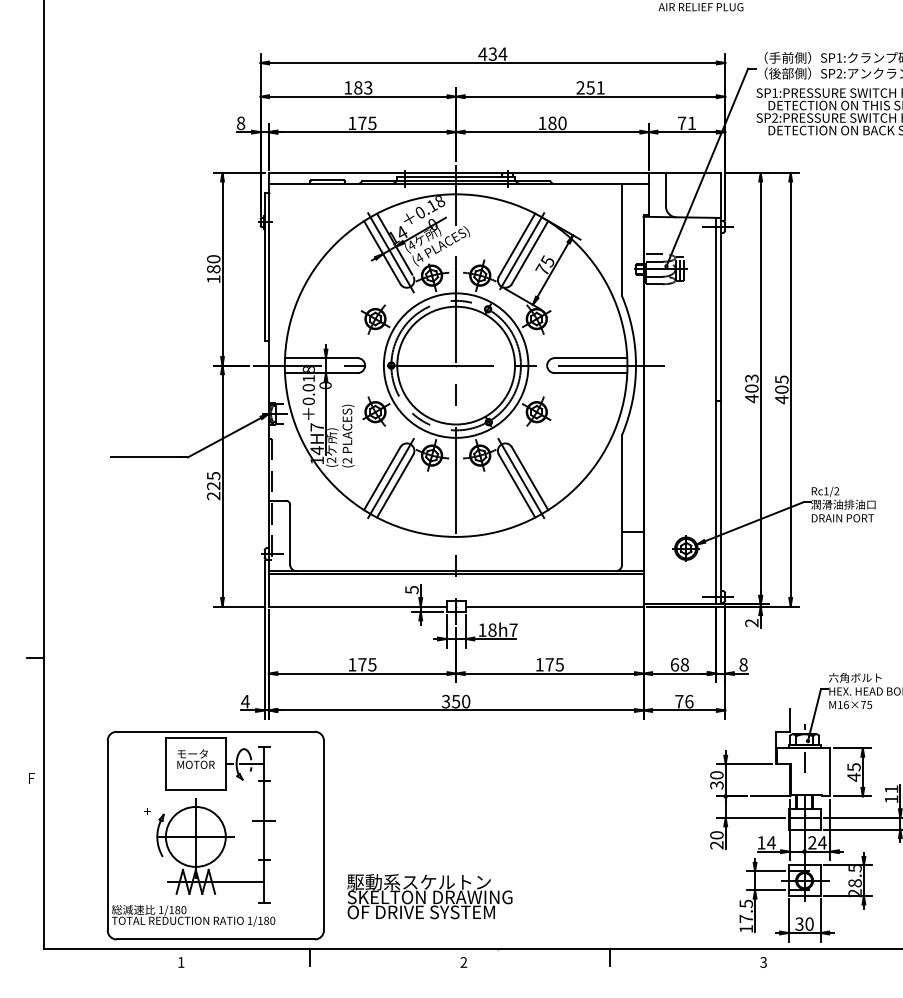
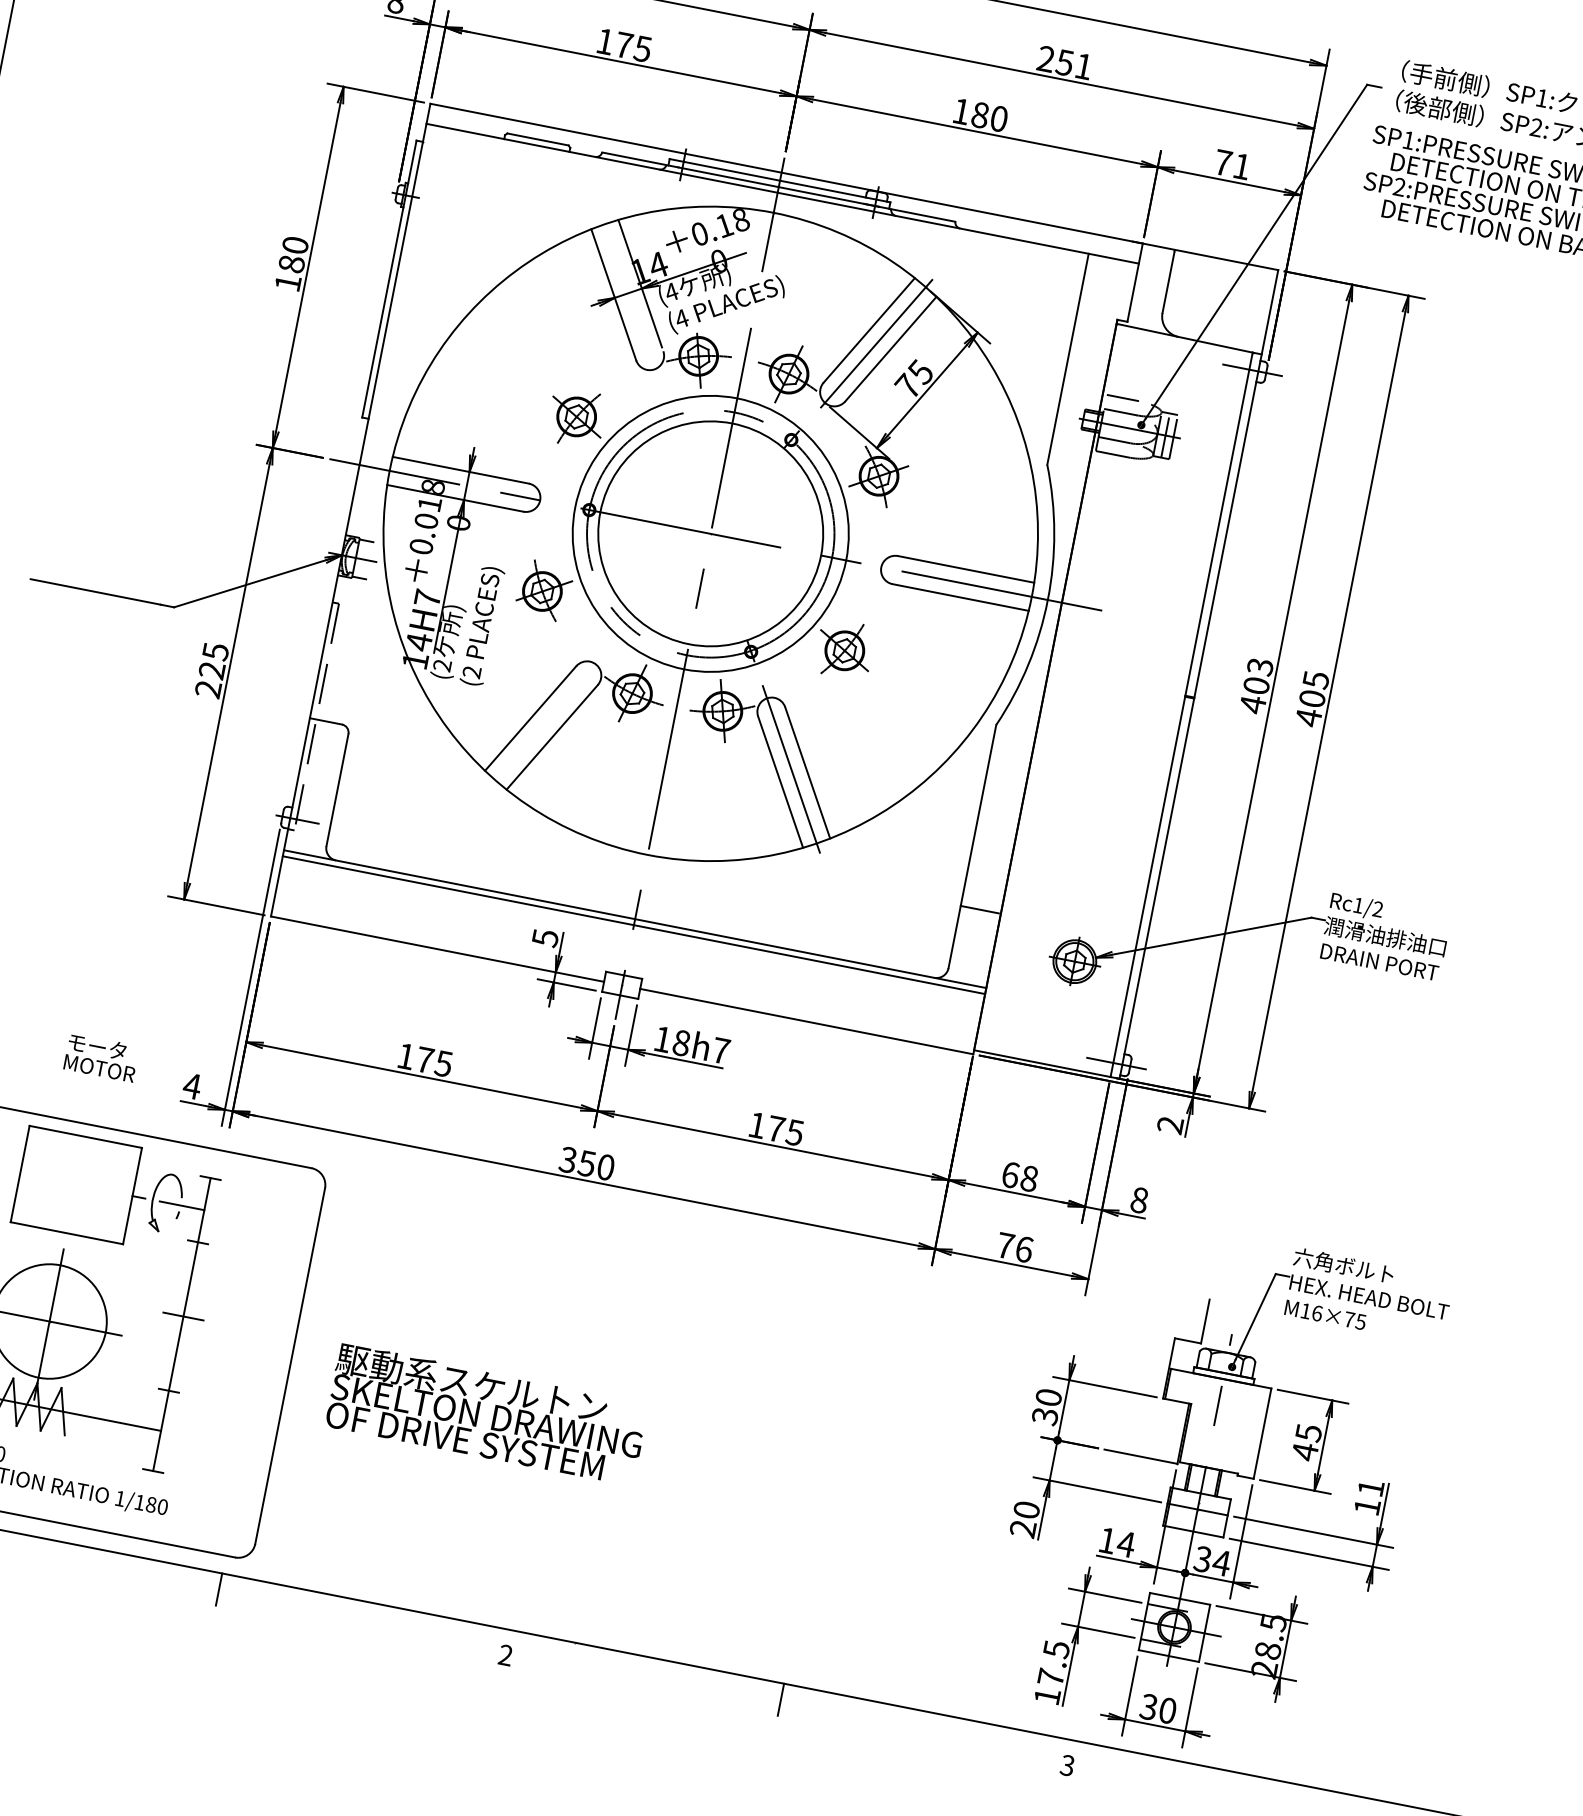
line: (390, 252) -> (629, 297), removed
line: (390, 478) -> (546, 721), removed
text: (195, 758) -> (100, 1056), moved
text: (812, 842) -> (1203, 1558), 24 -> 34
text: (429, 896) -> (486, 1414), moved

